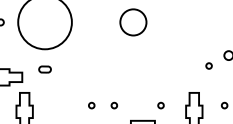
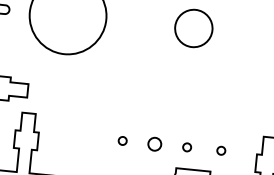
part: (44, 69) -> (60, 82), removed
circle: (114, 105) -> (155, 144), size x1.6
circle: (136, 105) -> (186, 147), added

